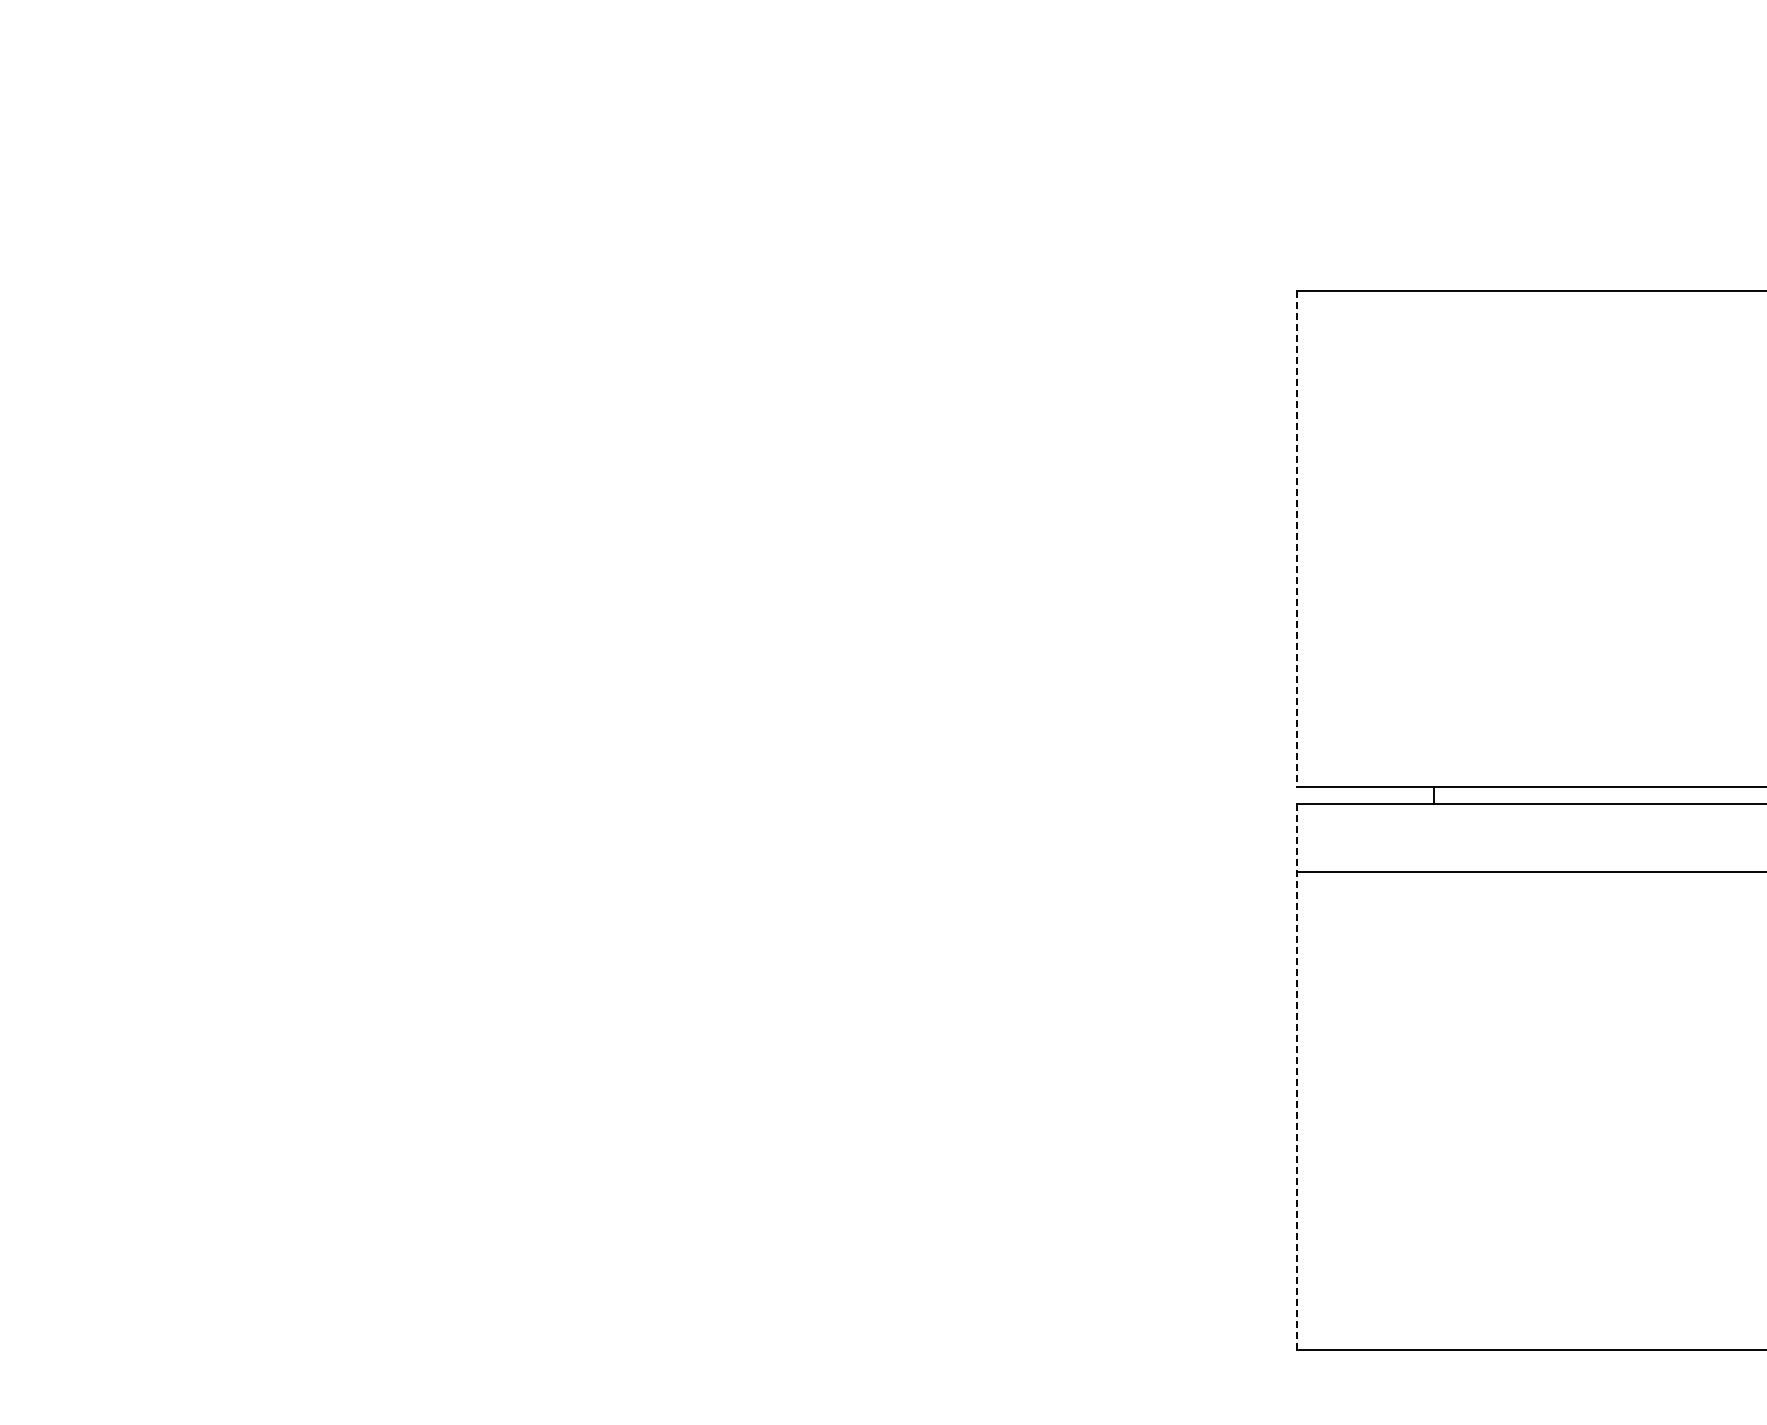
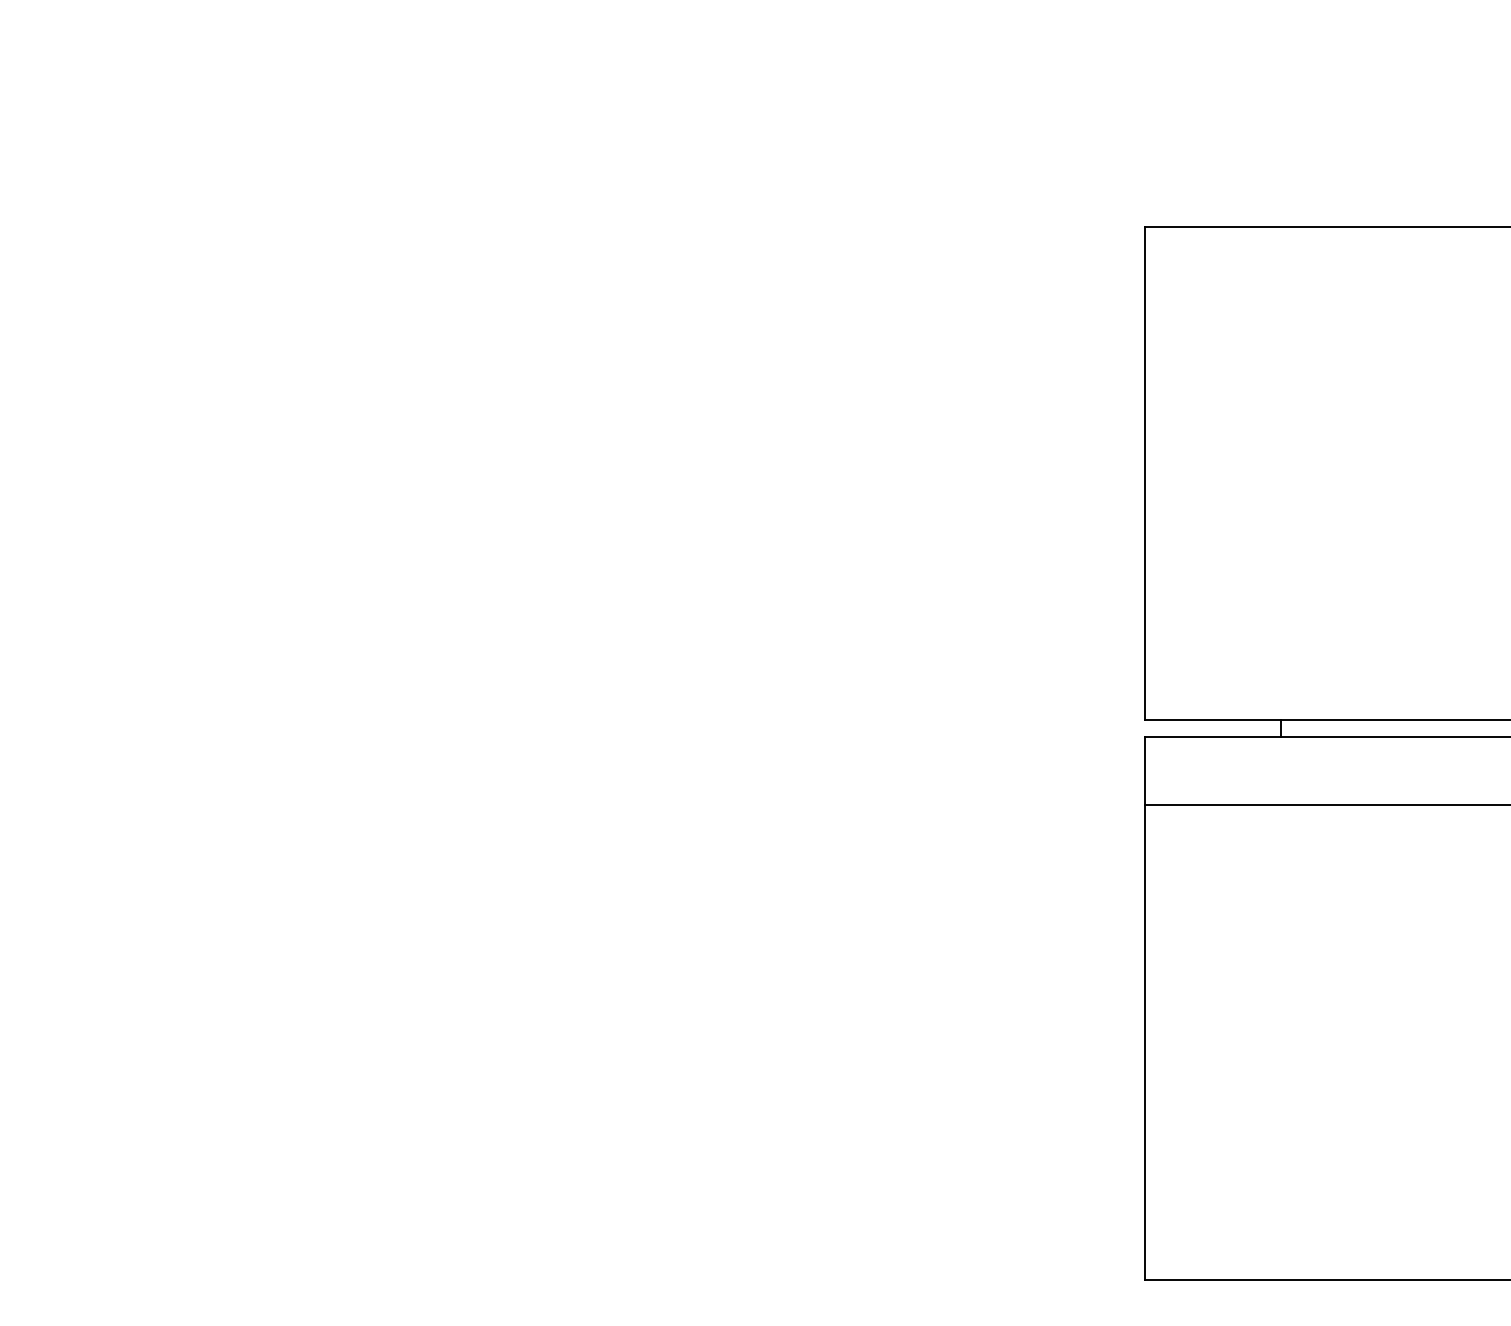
line: (1297, 538) -> (1145, 473), dashed -> solid
line: (1297, 1076) -> (1145, 1008), dashed -> solid

